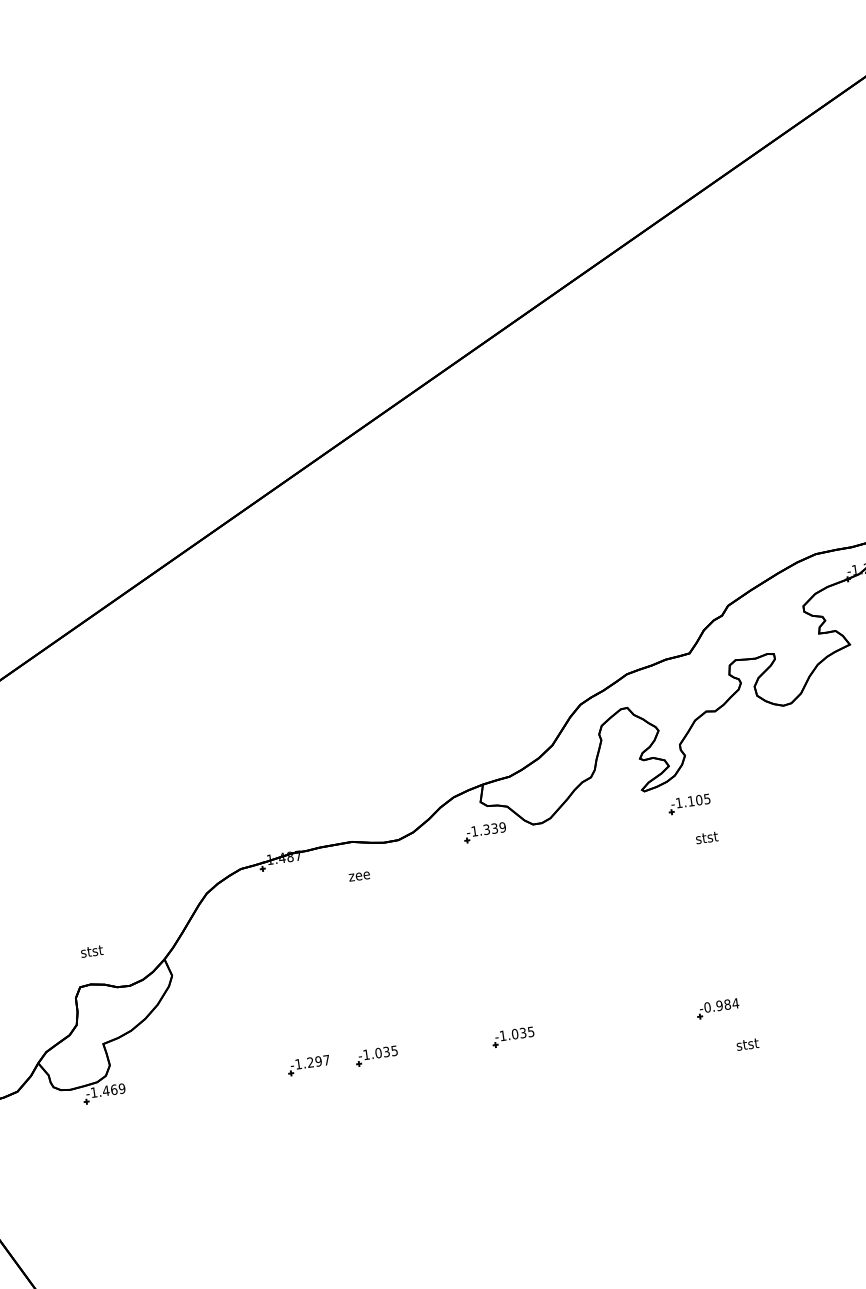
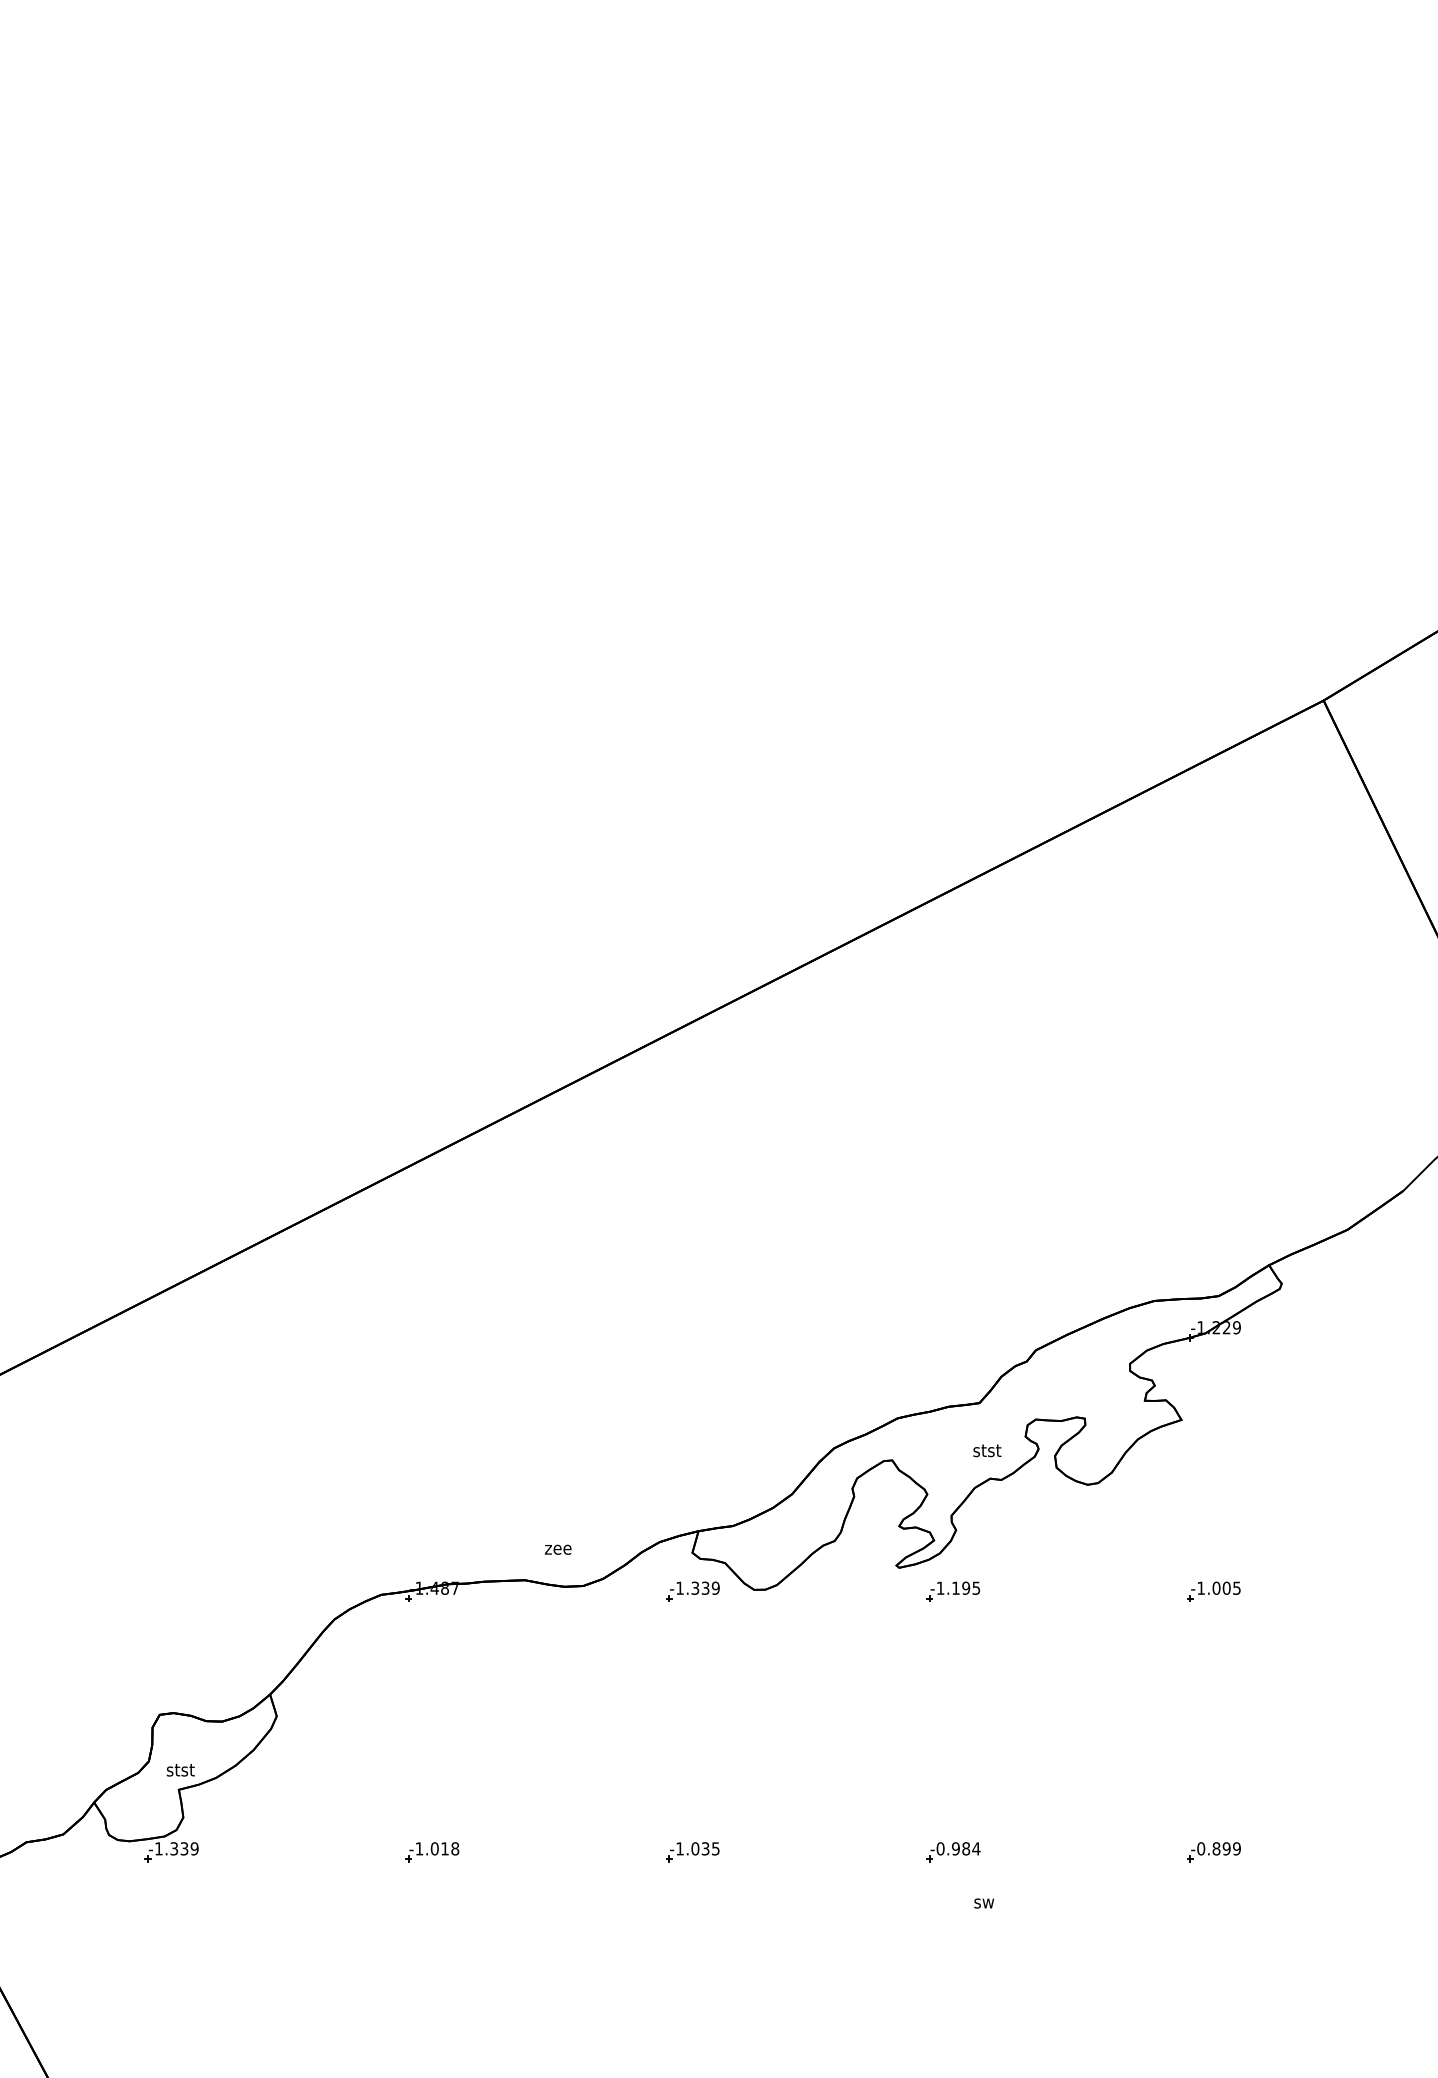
text: (698, 800) -> (965, 1588), -1.105 -> -1.195
text: (707, 837) -> (987, 1450), moved
text: (359, 876) -> (558, 1549), moved
text: (91, 951) -> (180, 1770), moved
text: (747, 1044) -> (984, 1902), stst -> sw
part: (376, 1056) -> (518, 1852), removed
text: (318, 1061) -> (444, 1848), -1.297 -> -1.018
text: (110, 1090) -> (179, 1848), -1.469 -> -1.339

